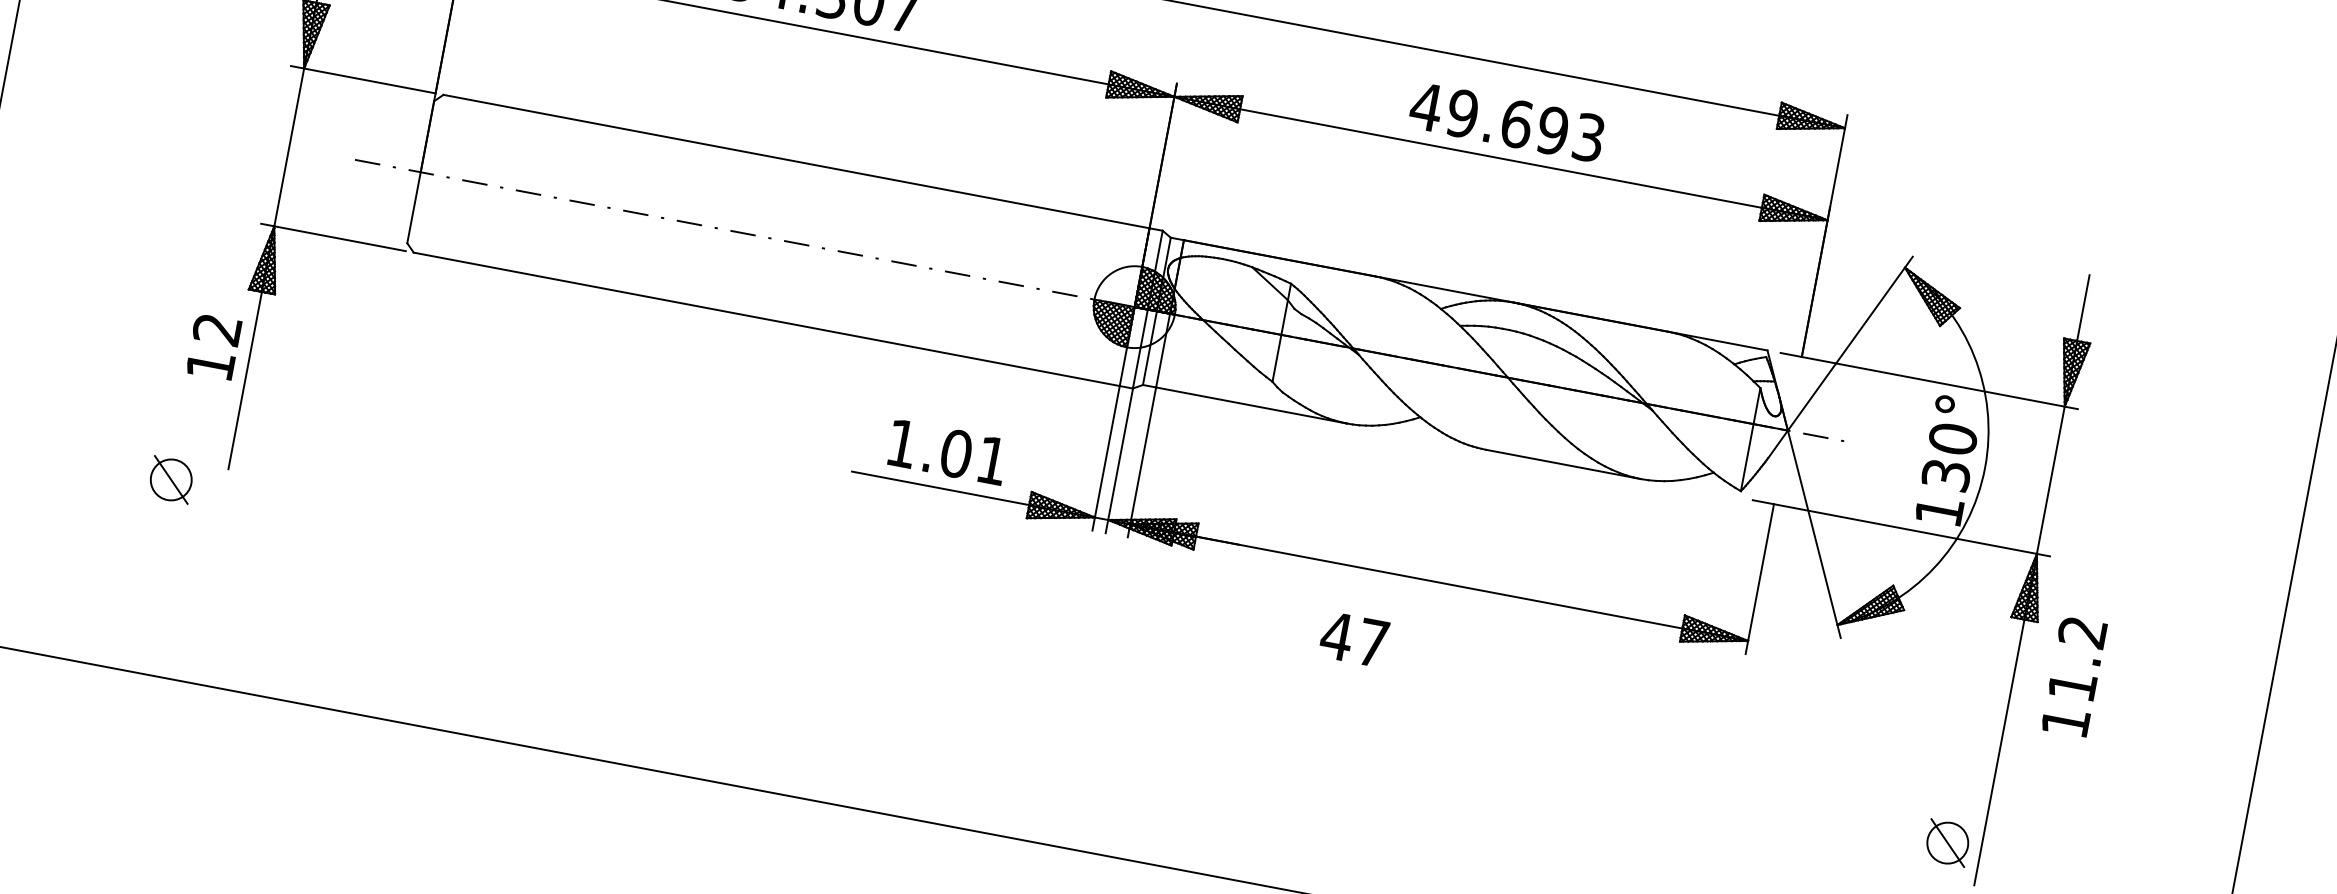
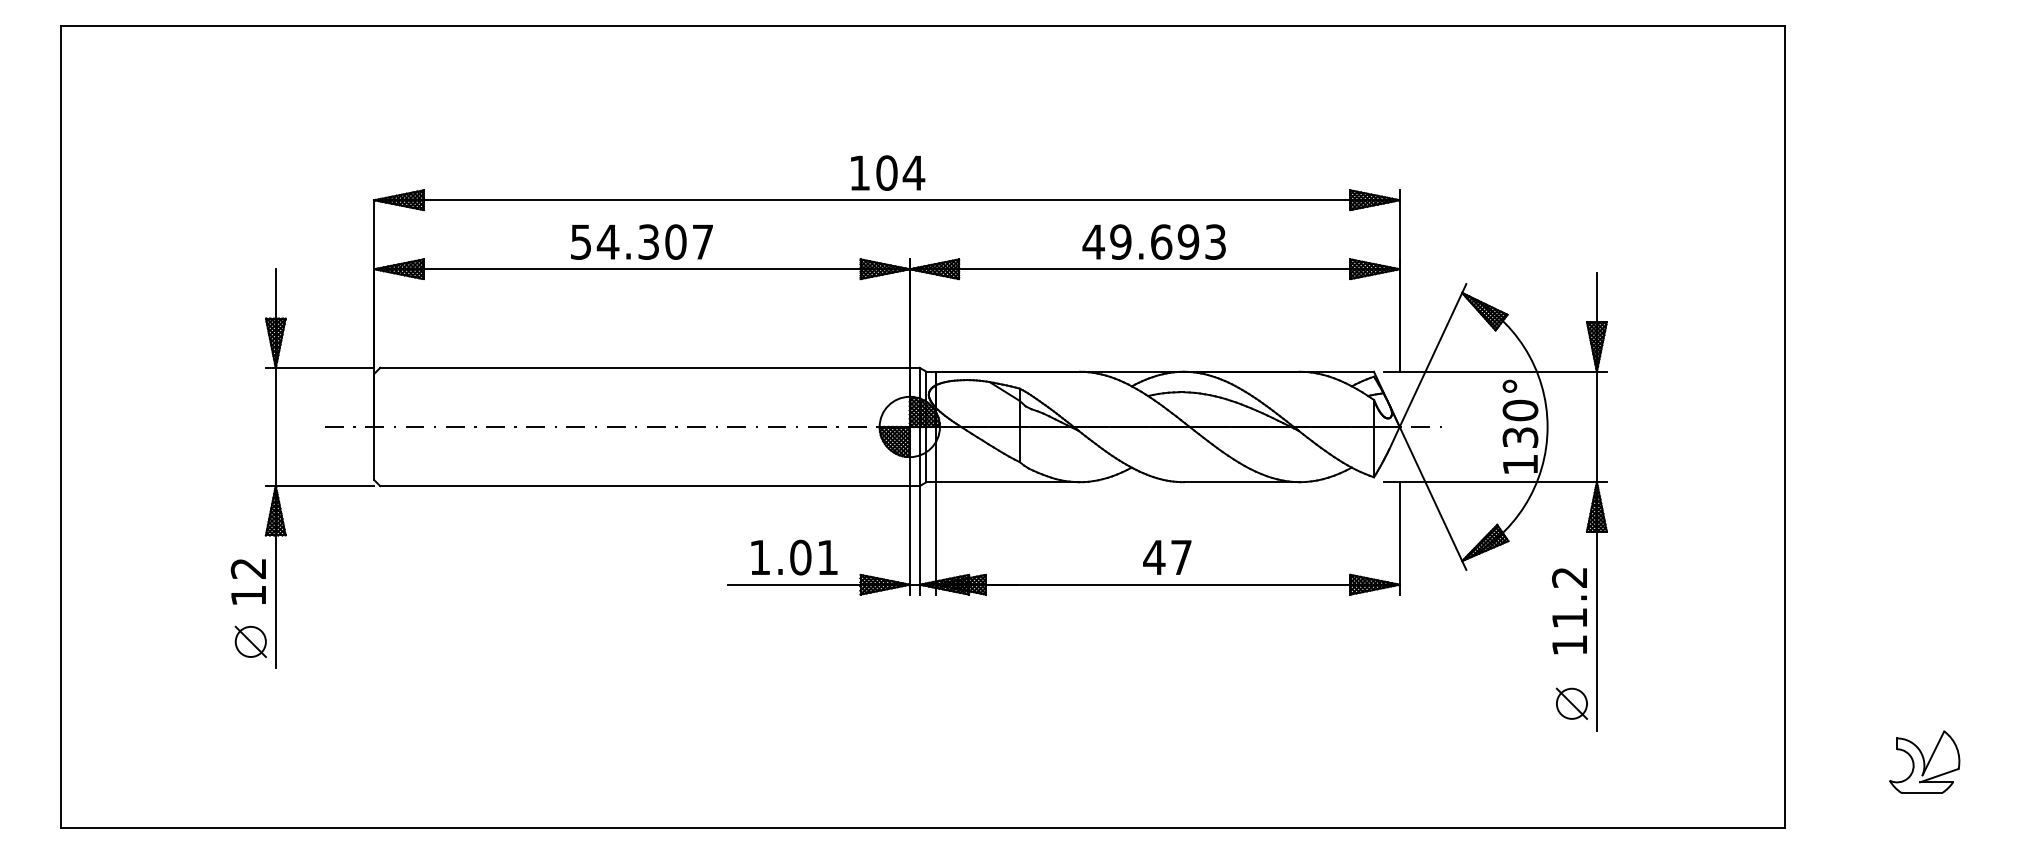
part: (170, 479) -> (250, 641), moved
text: (1354, 639) -> (1167, 557), moved
text: (2073, 677) -> (1569, 611), moved

